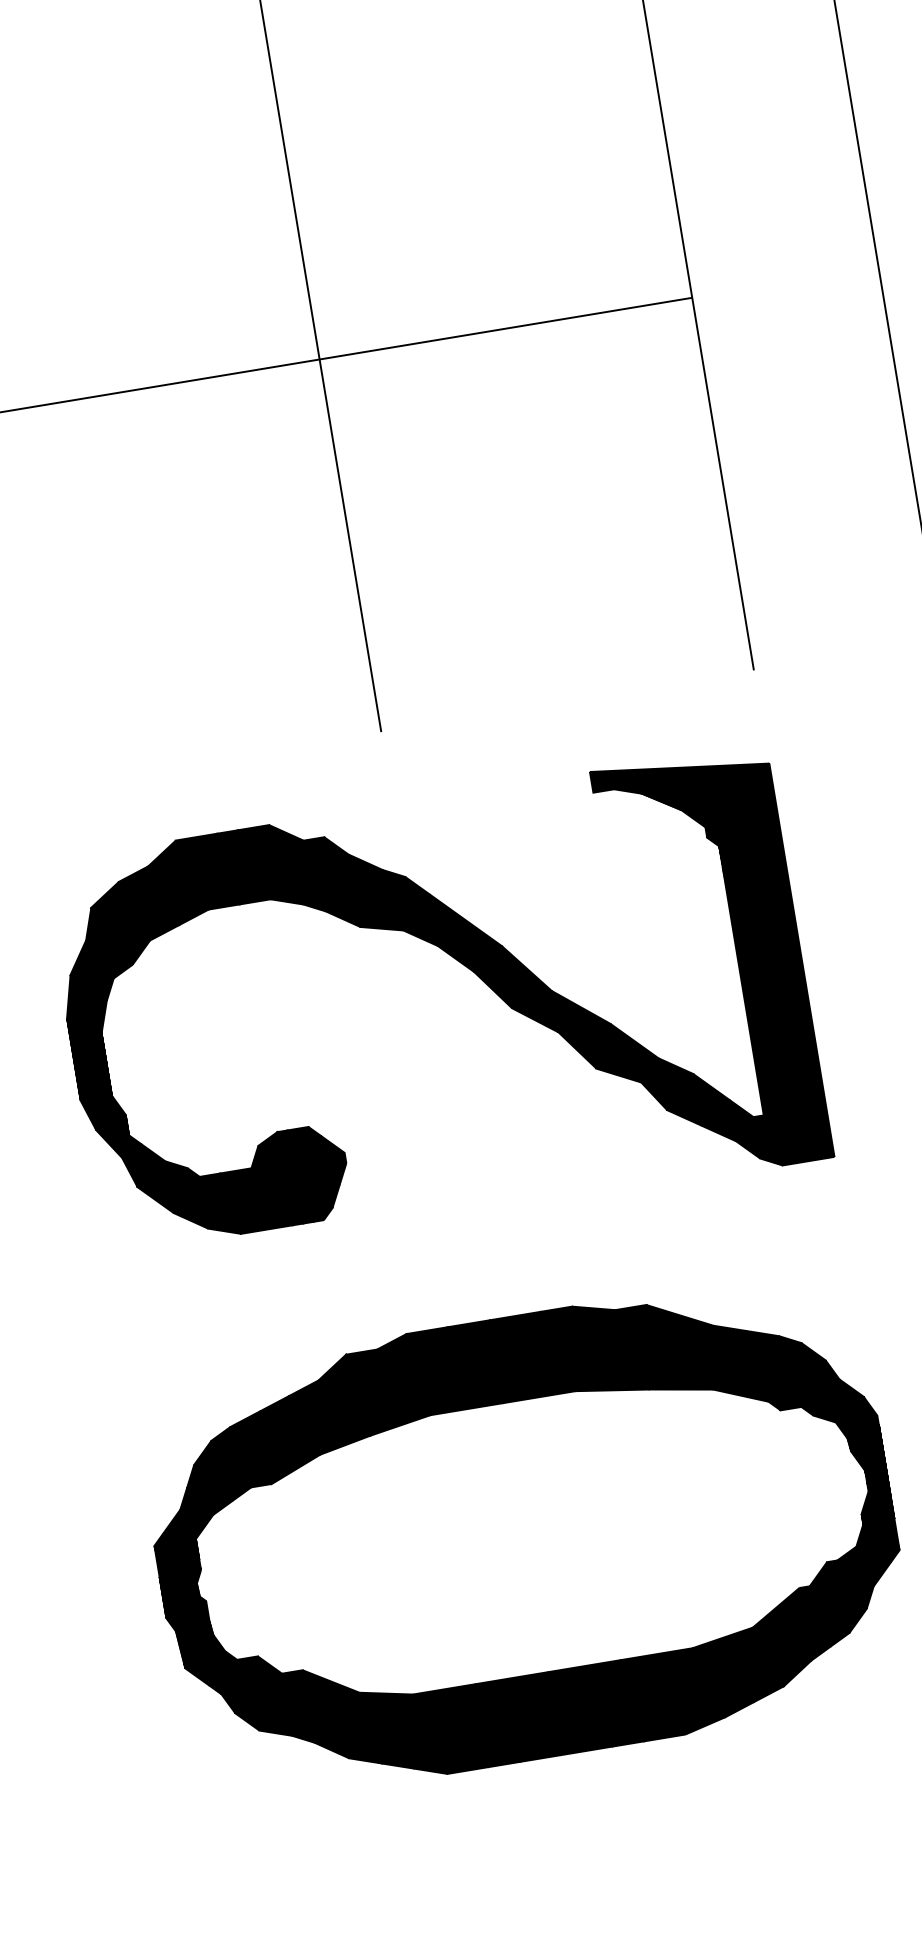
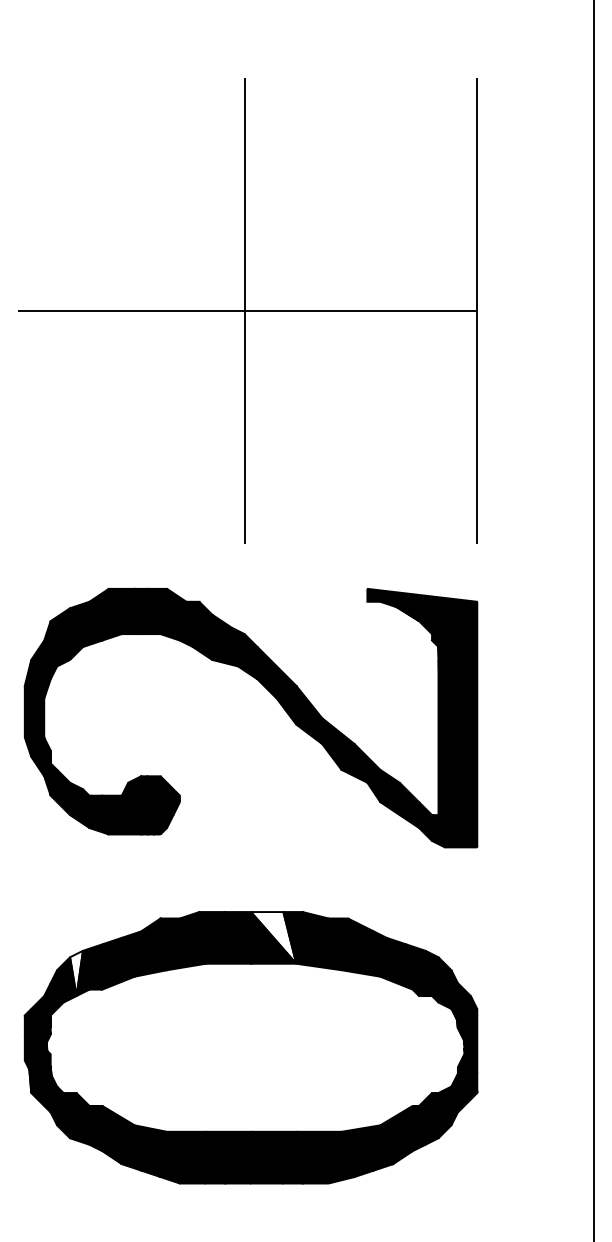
fill: (532, 1355) -> (273, 937), removed
fill: (226, 1465) -> (76, 973), removed

